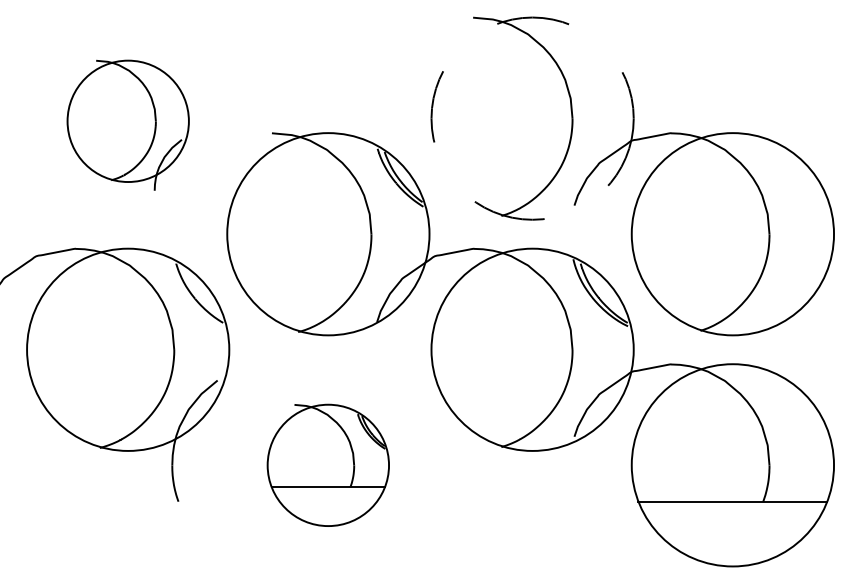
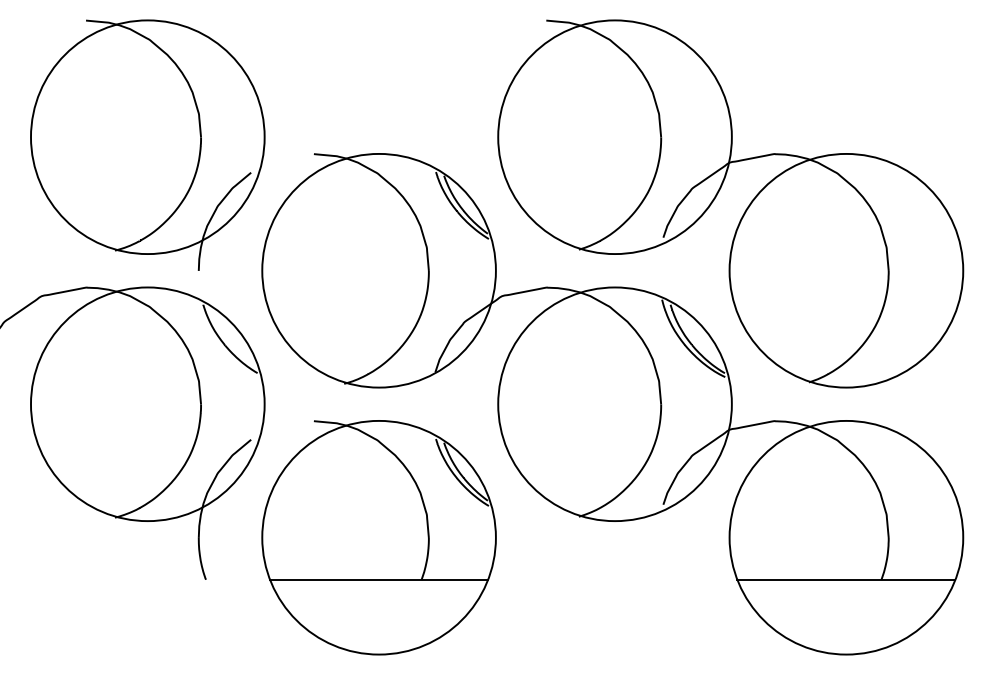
circle: (532, 118) -> (614, 137), dashed -> solid
part: (127, 124) -> (147, 144), size x1.67
part: (327, 465) -> (378, 537), size x1.67

